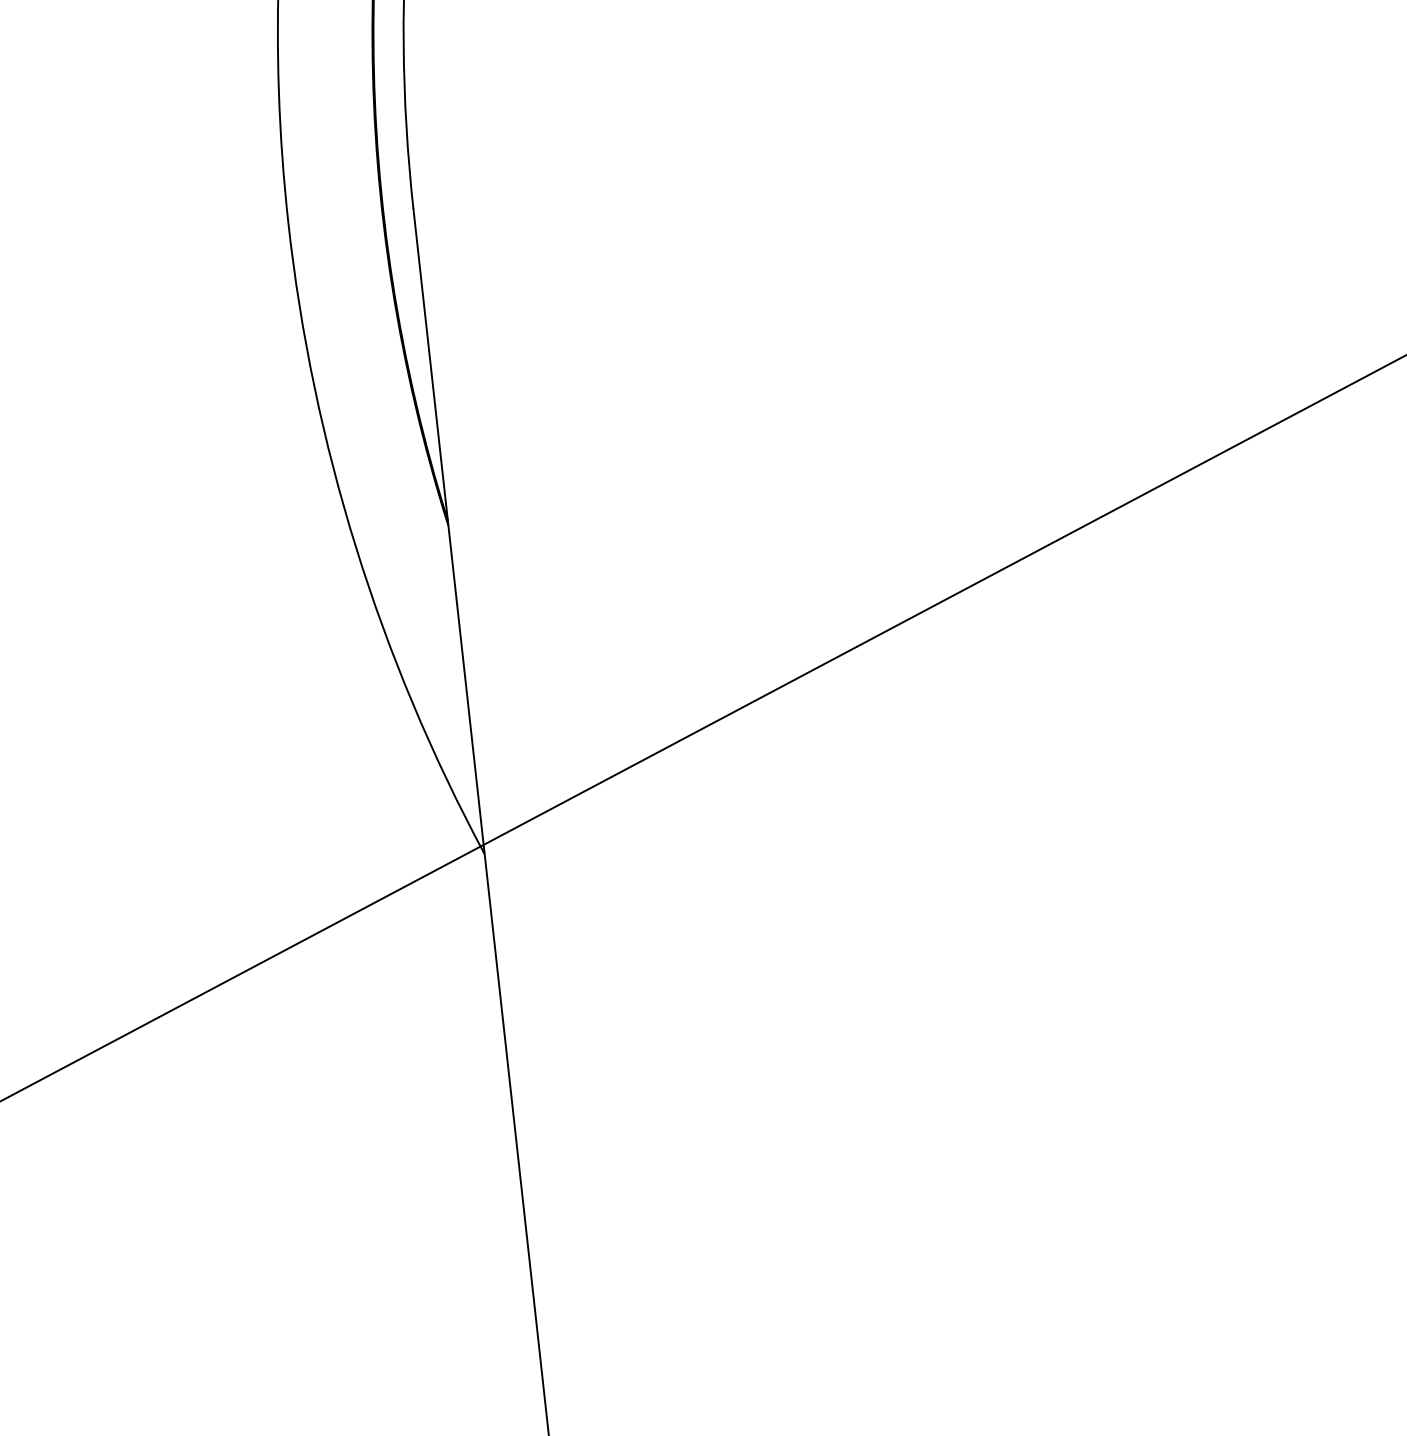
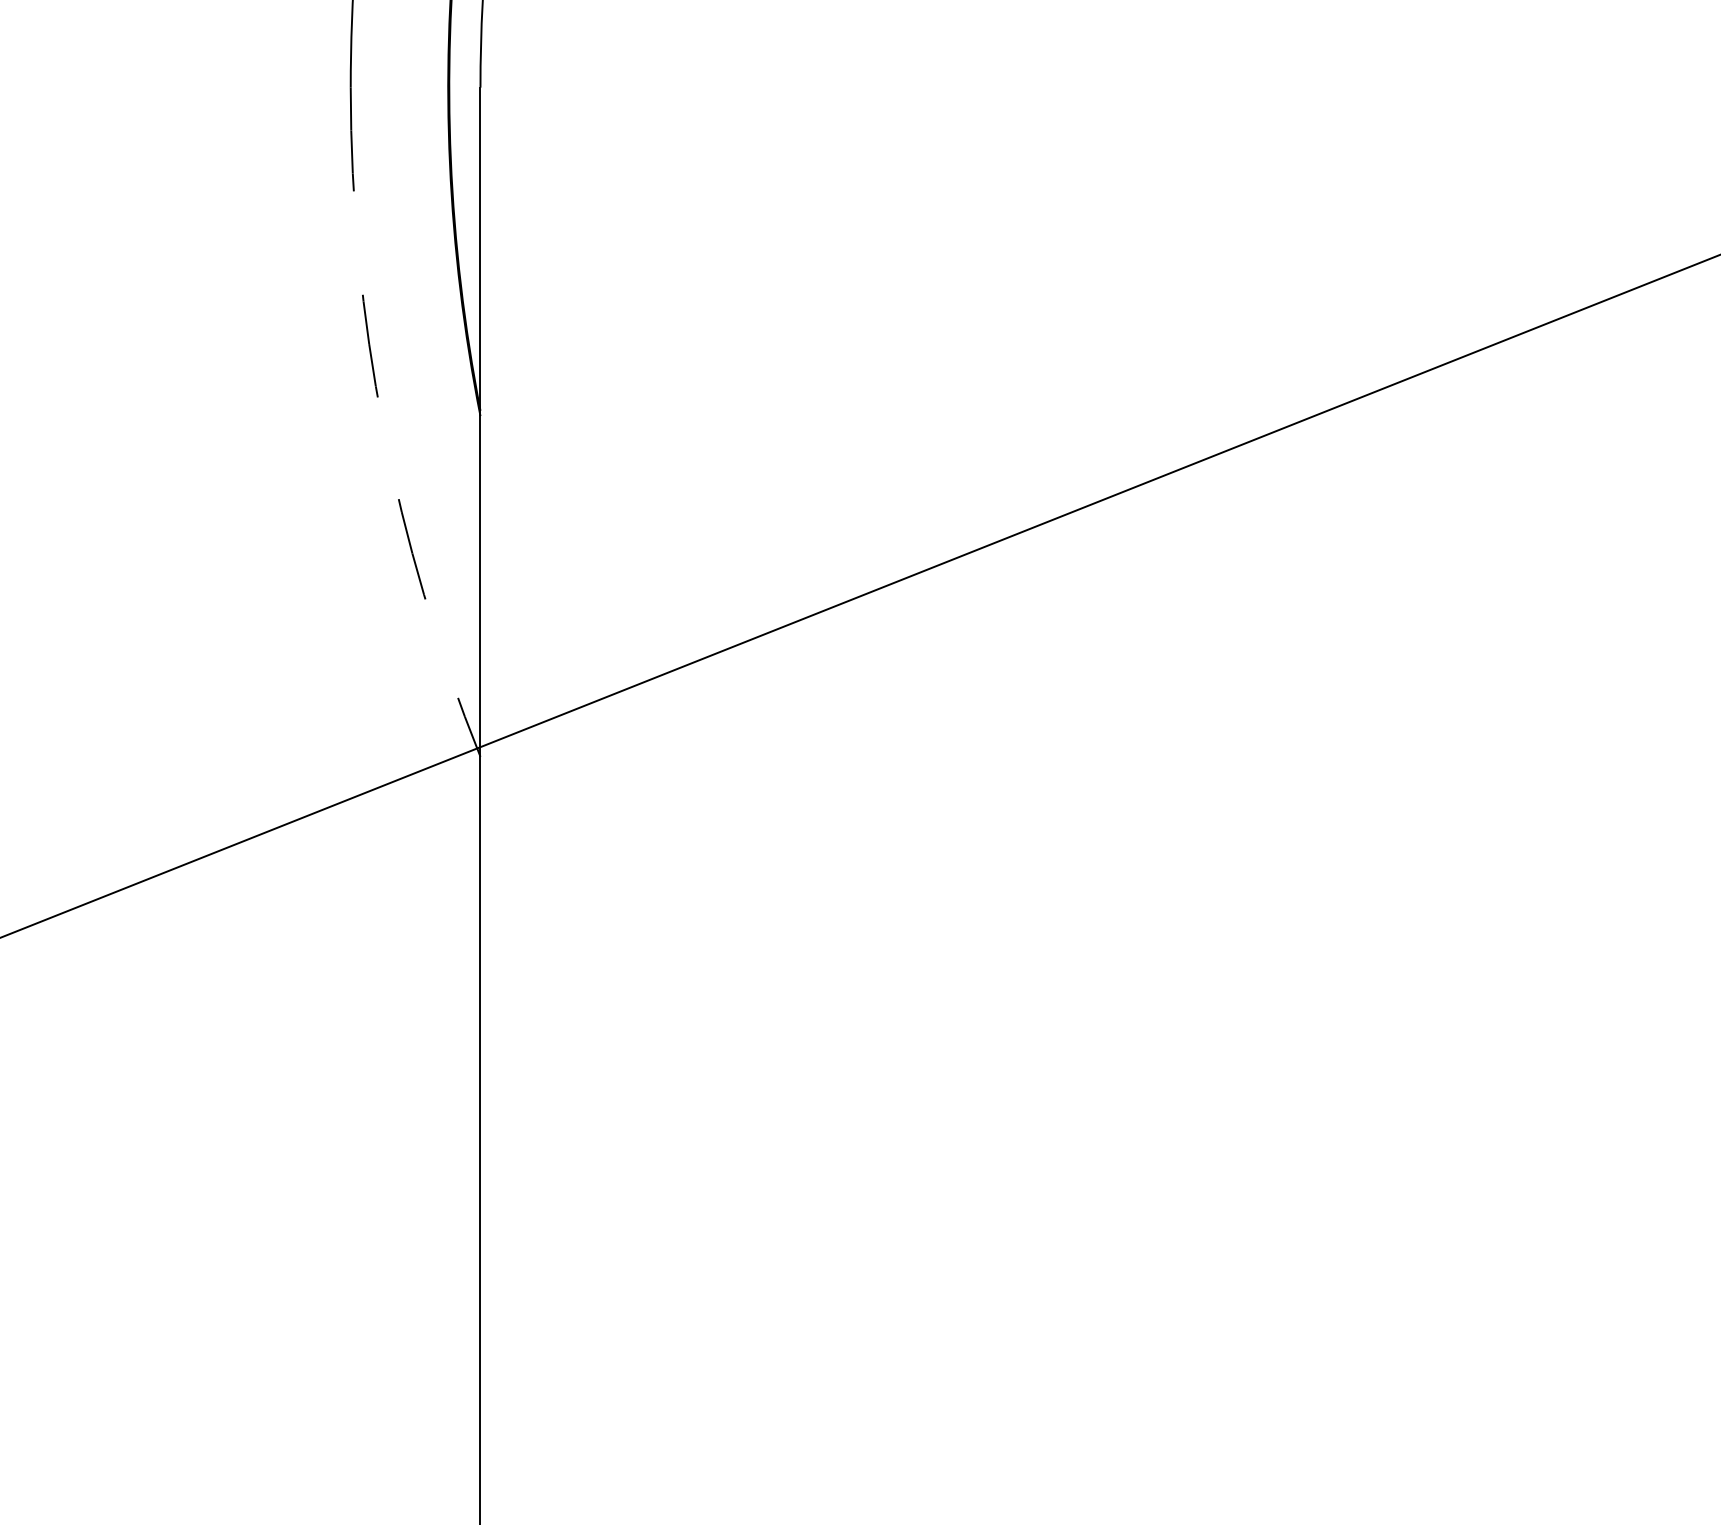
arc: (356, 548) -> (383, 428), solid -> dashed

